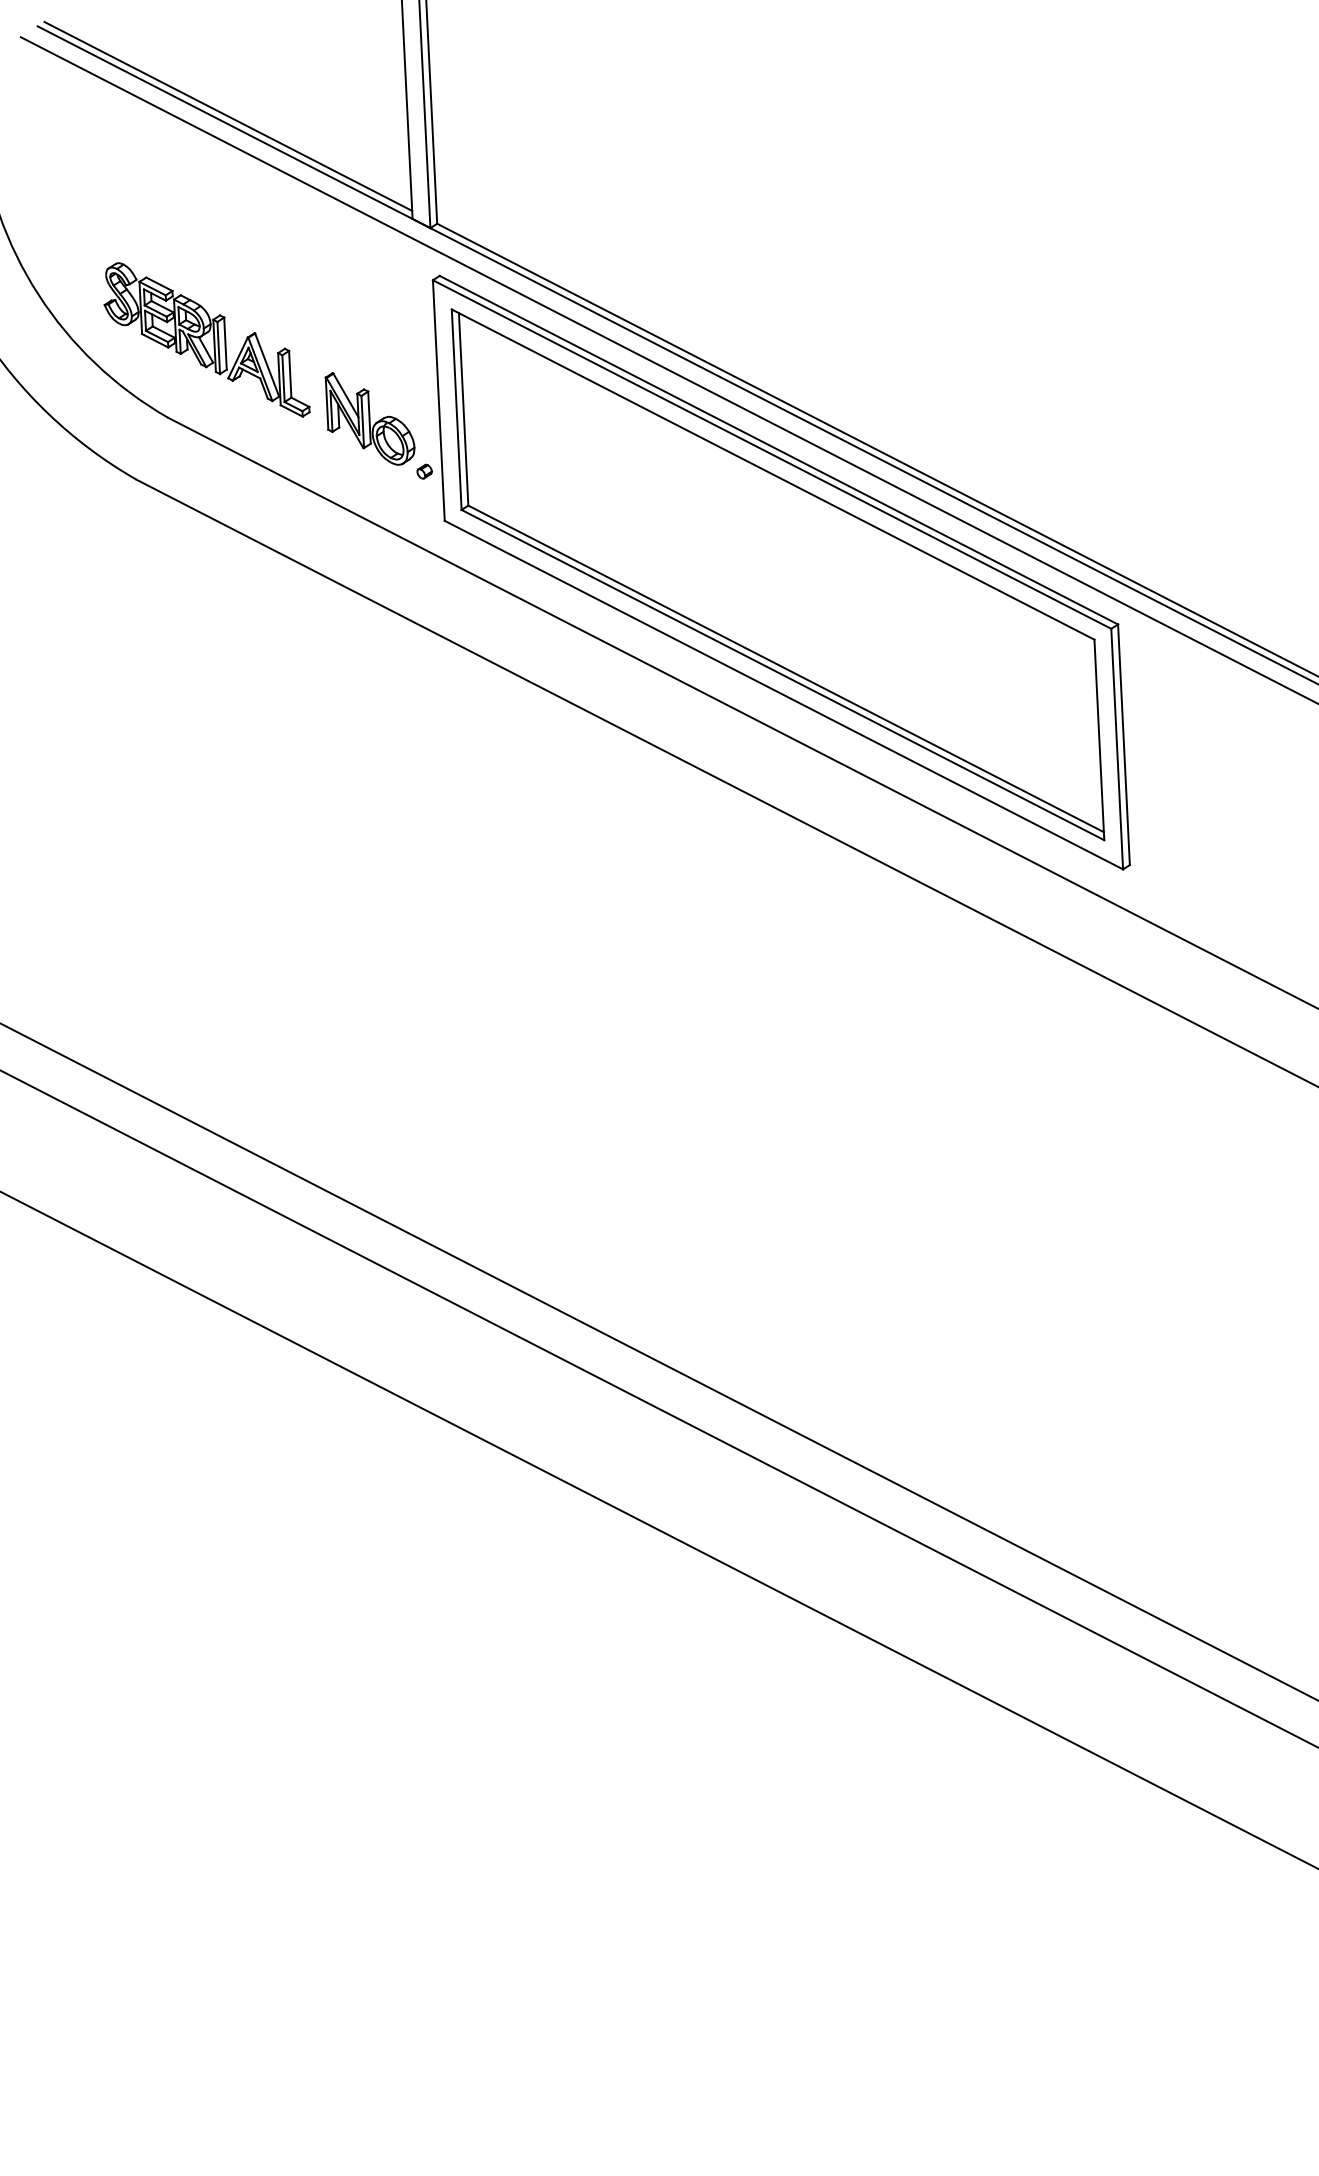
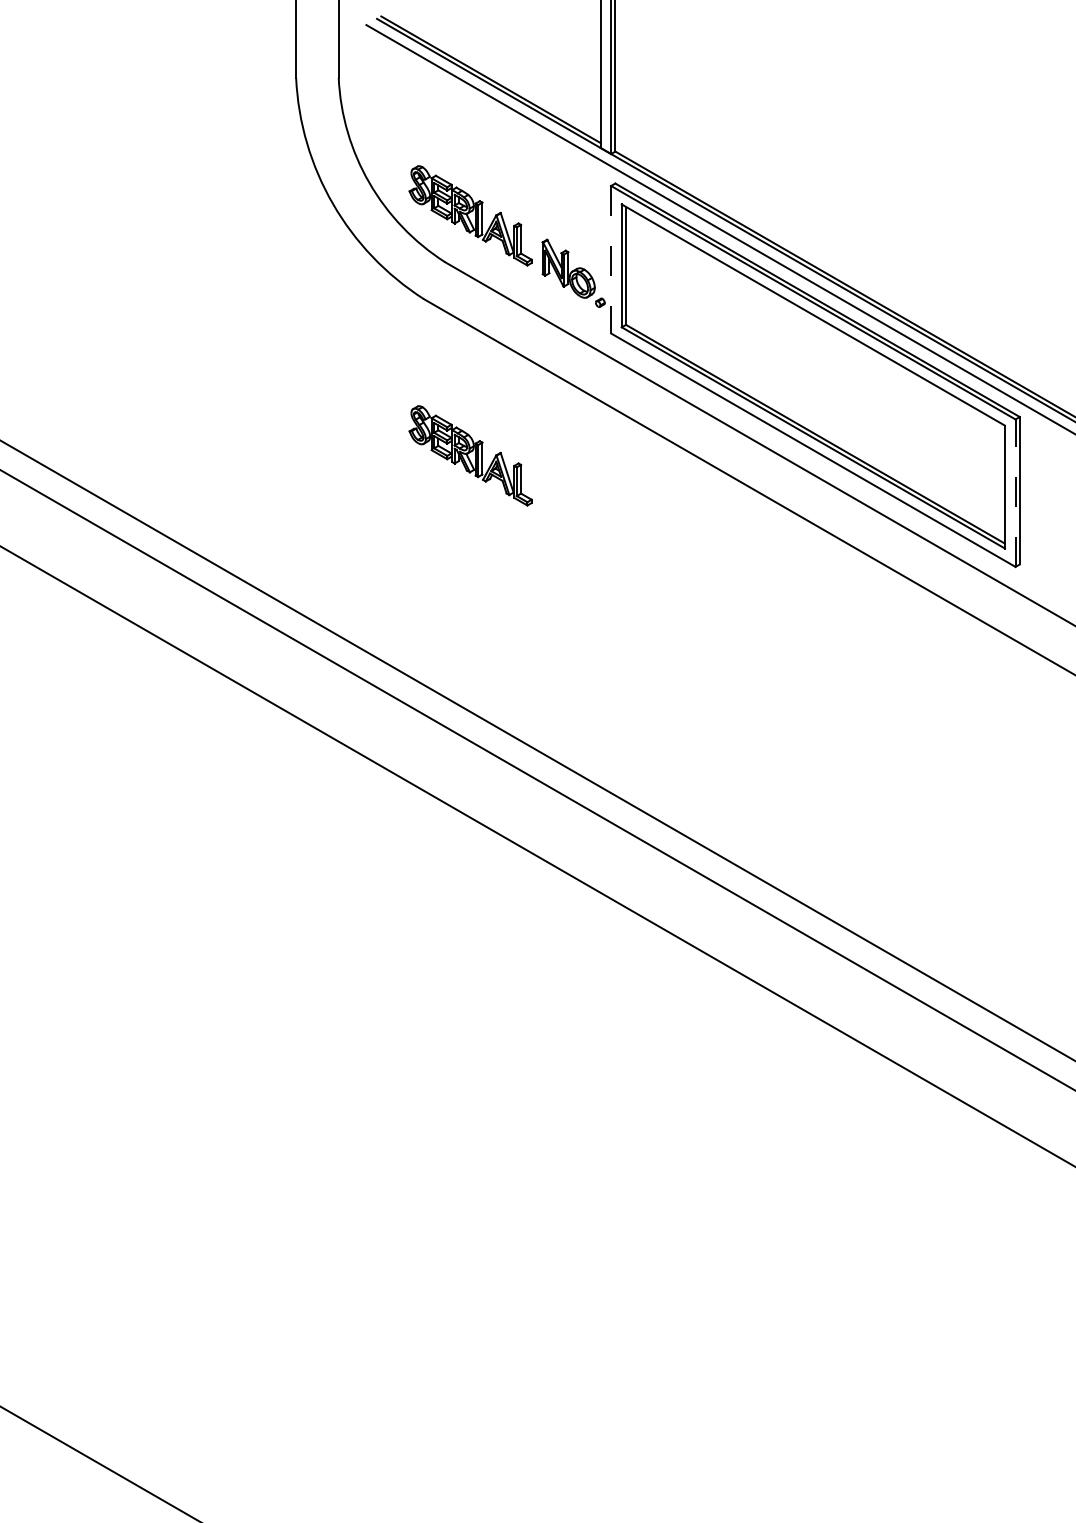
line: (439, 400) -> (611, 259), solid -> dashed
part: (225, 731) -> (470, 455), added
line: (1117, 749) -> (1015, 493), solid -> dashed

